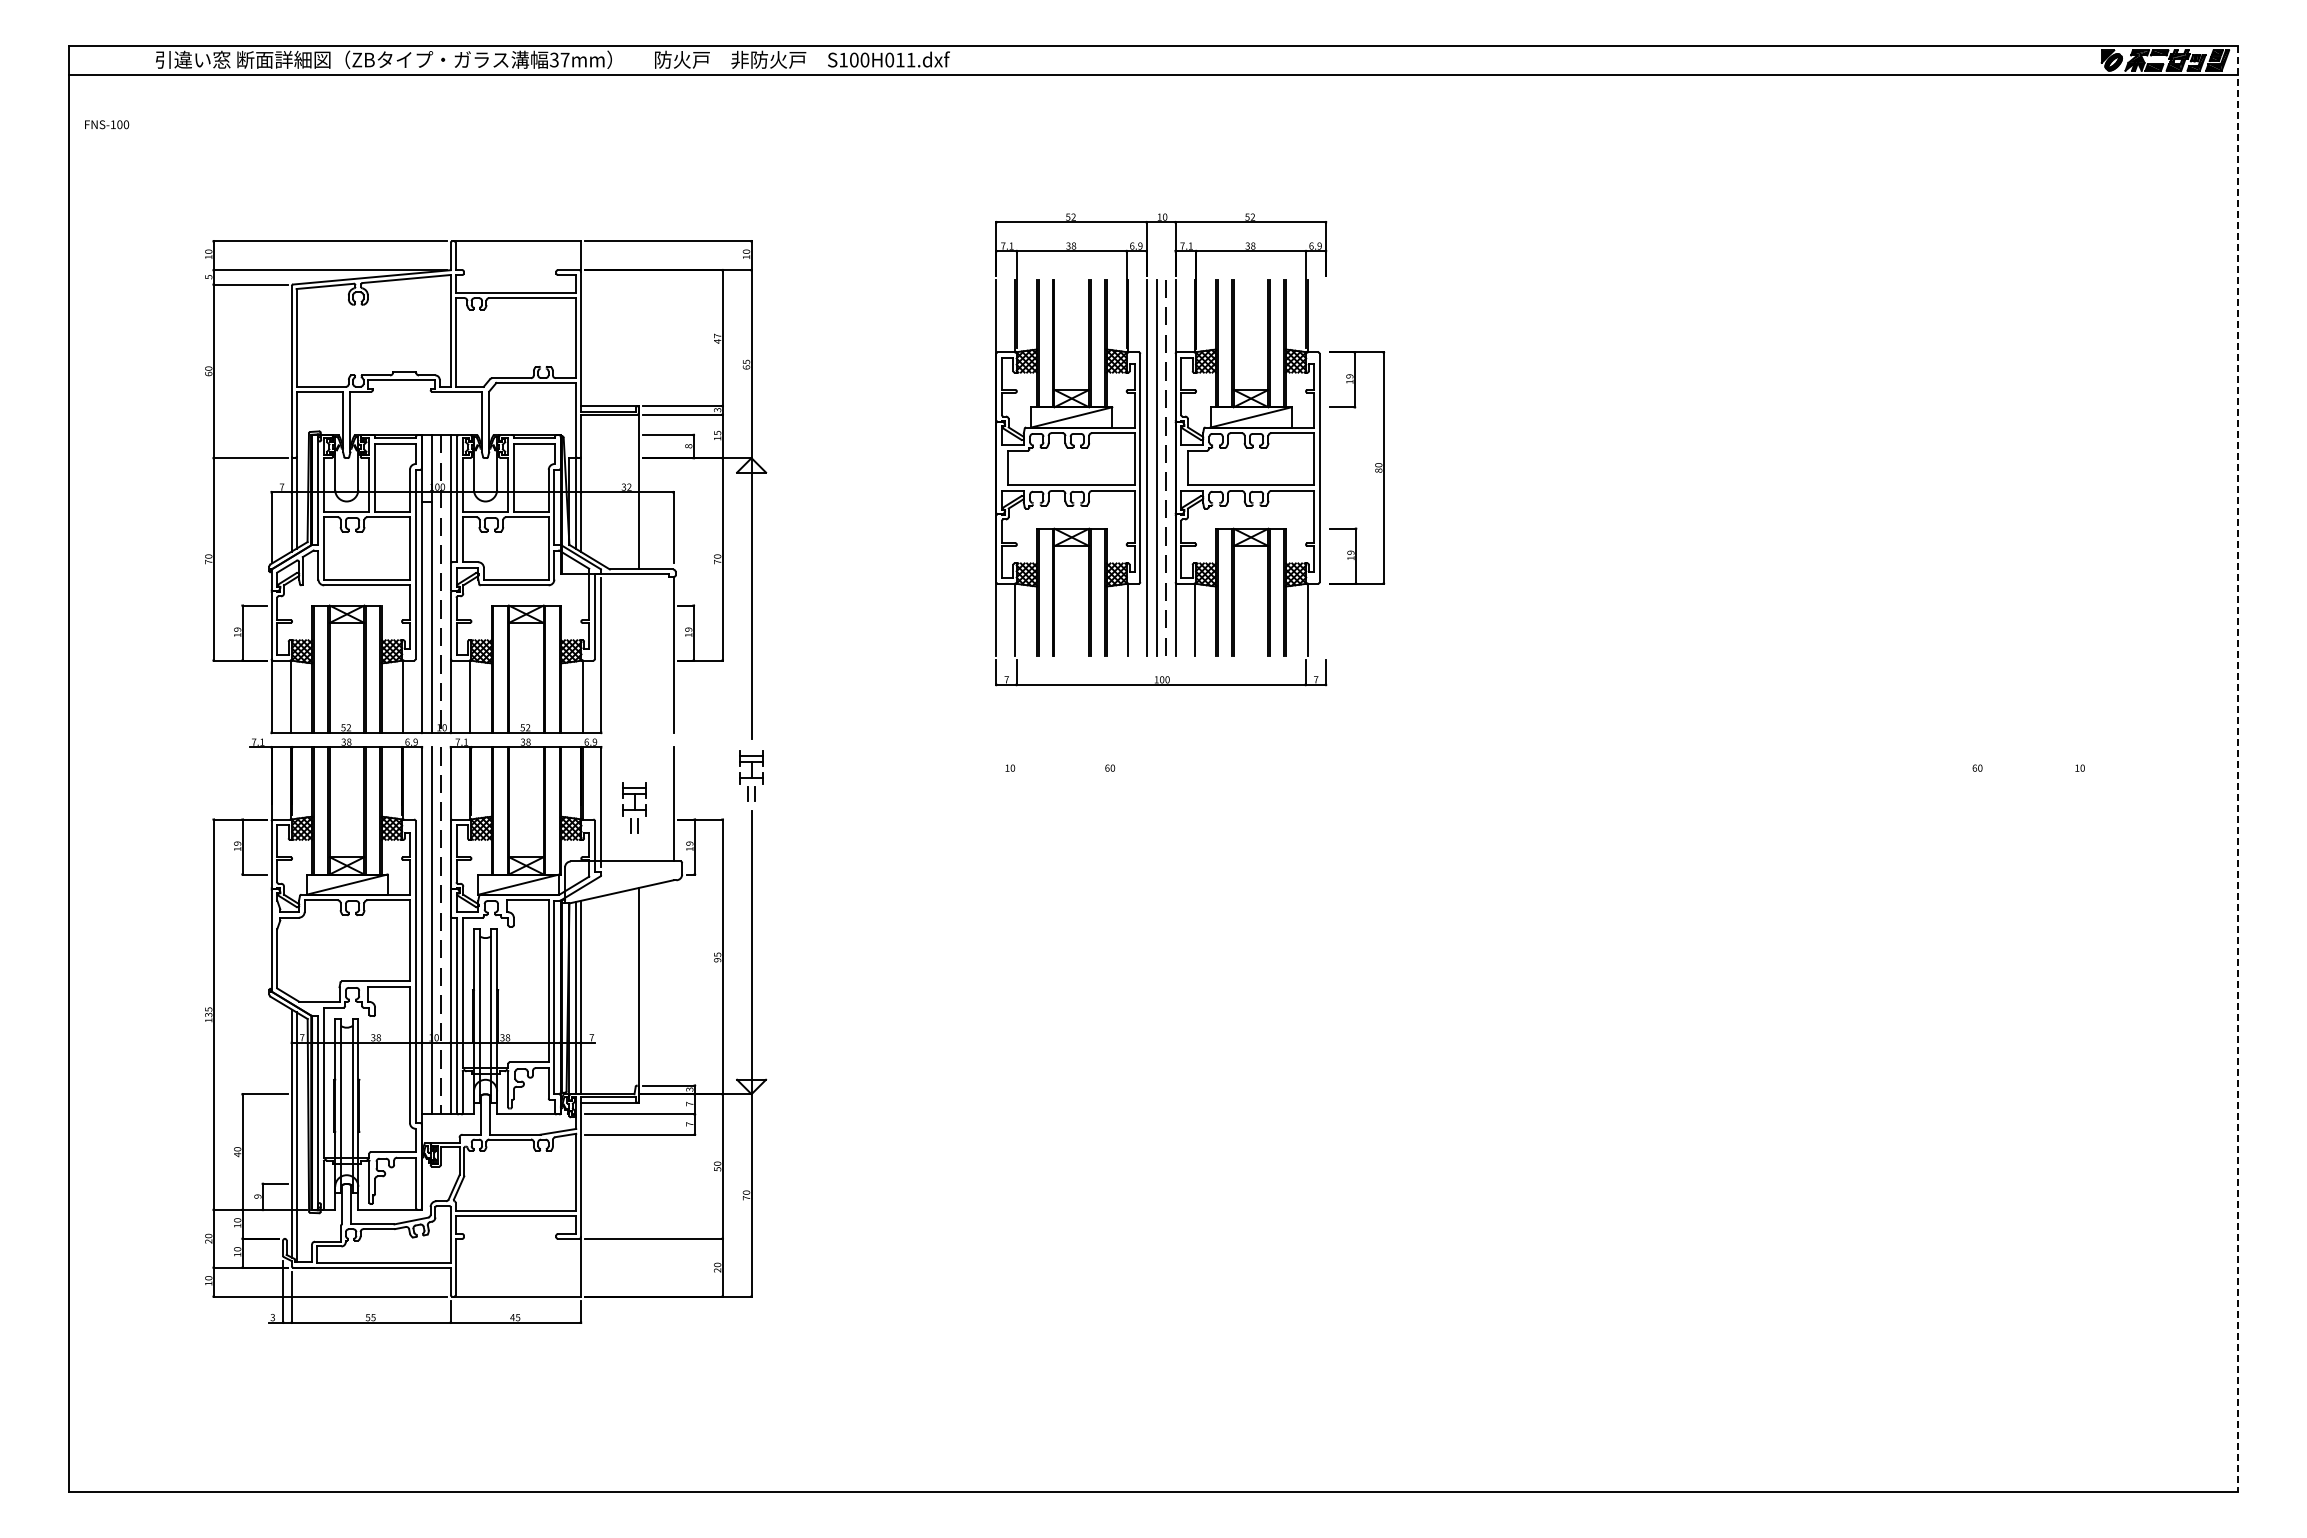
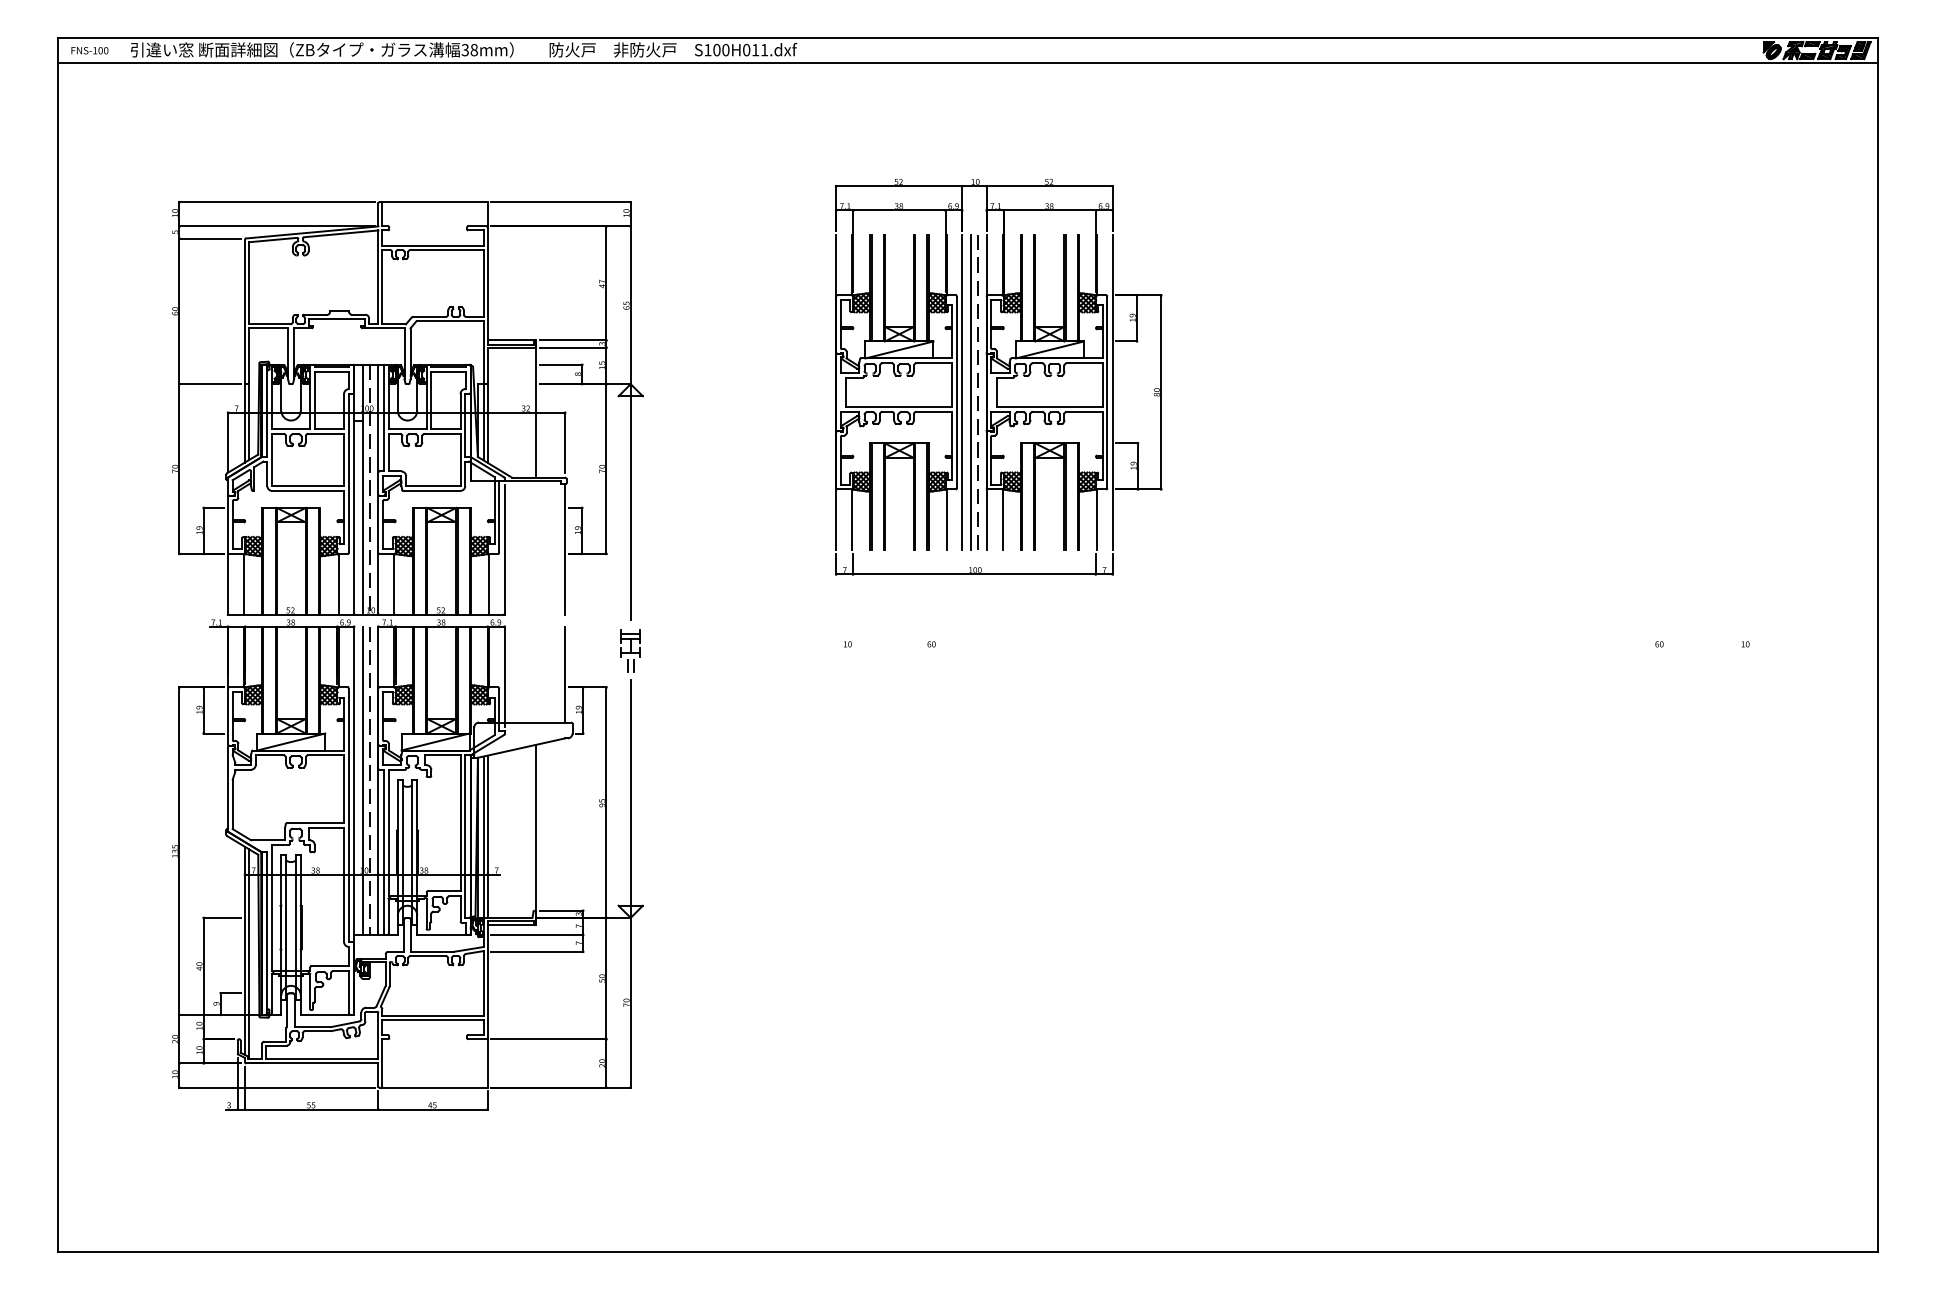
text: (564, 59) -> (473, 49), 37mm -> 38mm
text: (107, 124) -> (90, 50), moved
line: (1325, 467) -> (1112, 392), added
line: (2237, 769) -> (1877, 645), dashed -> solid
part: (634, 807) -> (532, 677), removed

